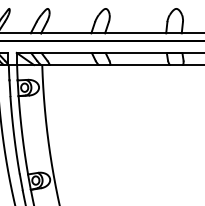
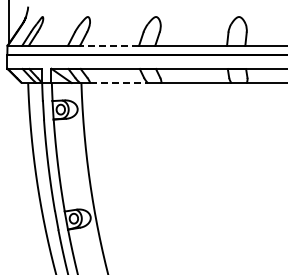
line: (66, 33) -> (109, 45), solid -> dashed
line: (74, 64) -> (119, 82), solid -> dashed

